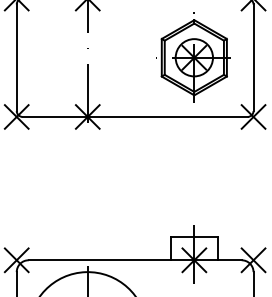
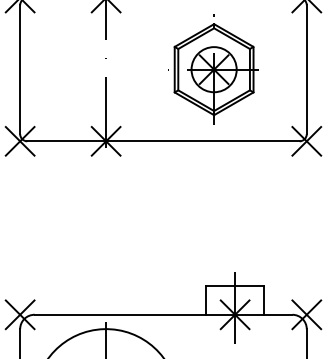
part: (193, 57) -> (213, 69), moved

